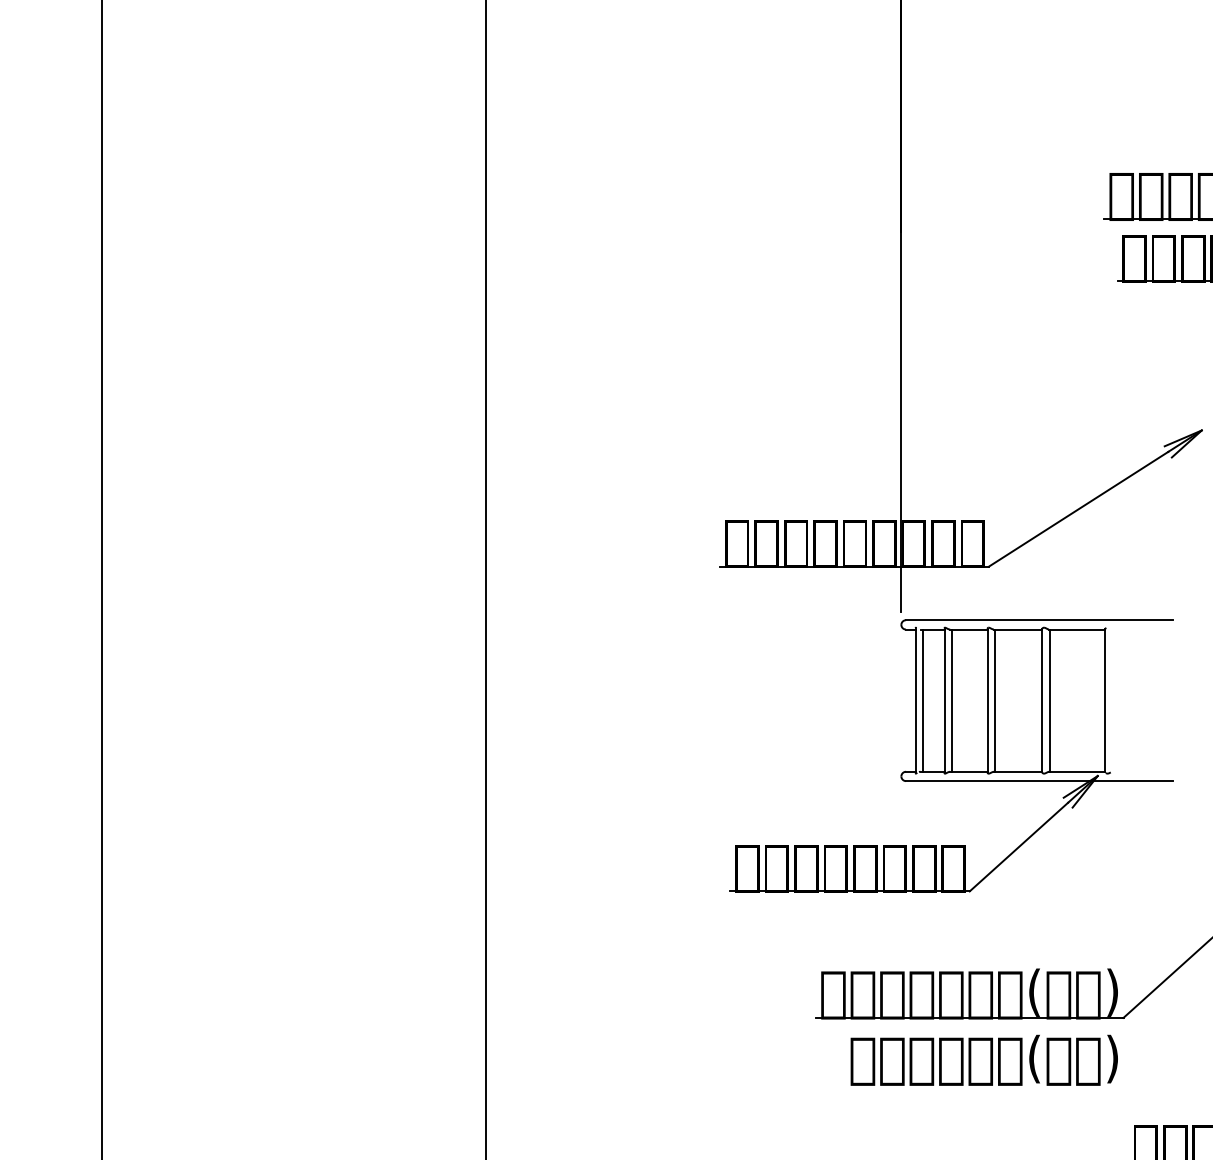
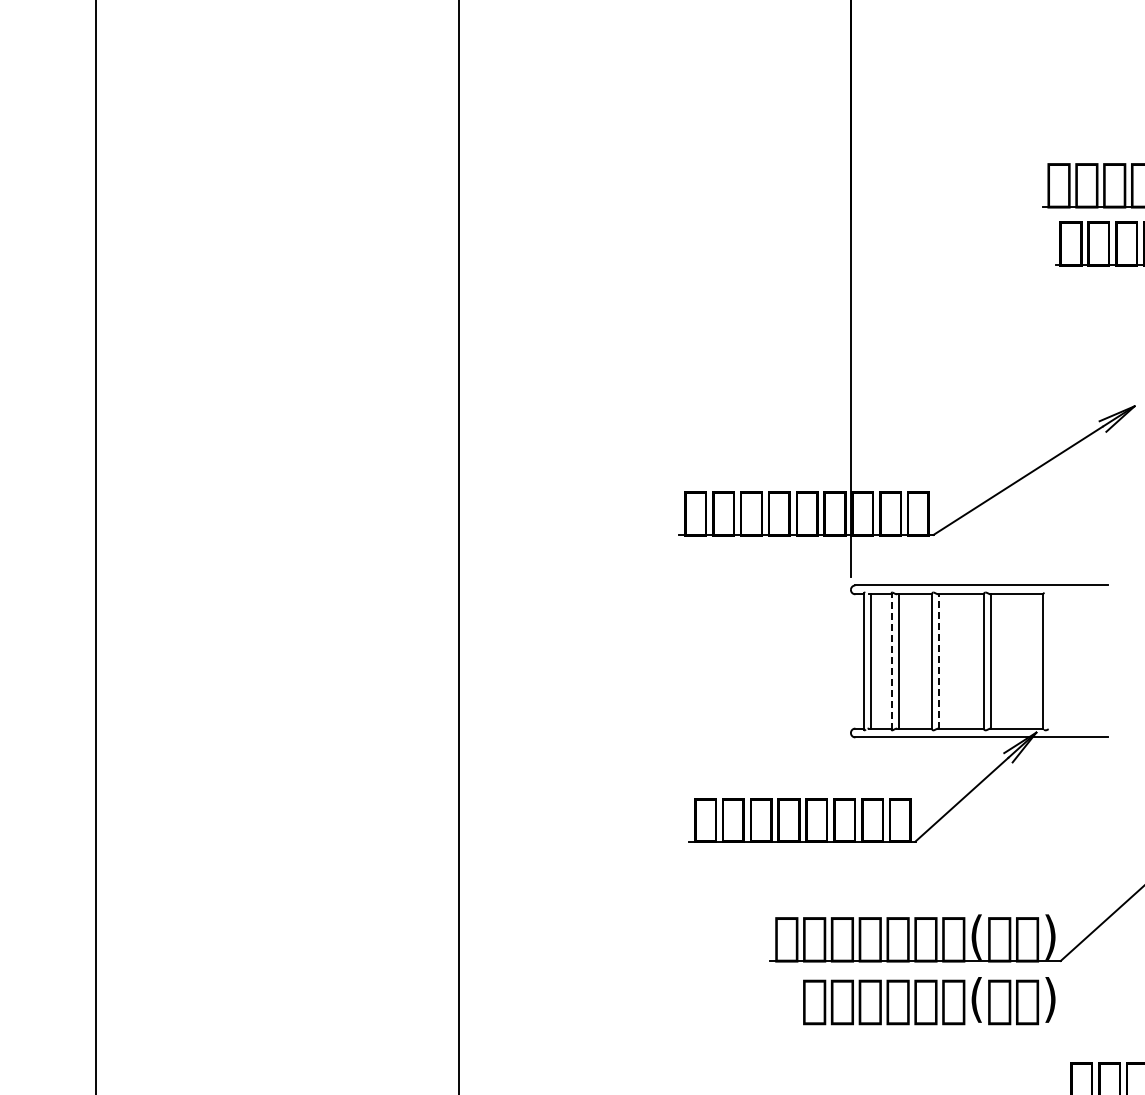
line: (944, 699) -> (891, 660), solid -> dashed
line: (995, 699) -> (939, 660), solid -> dashed

